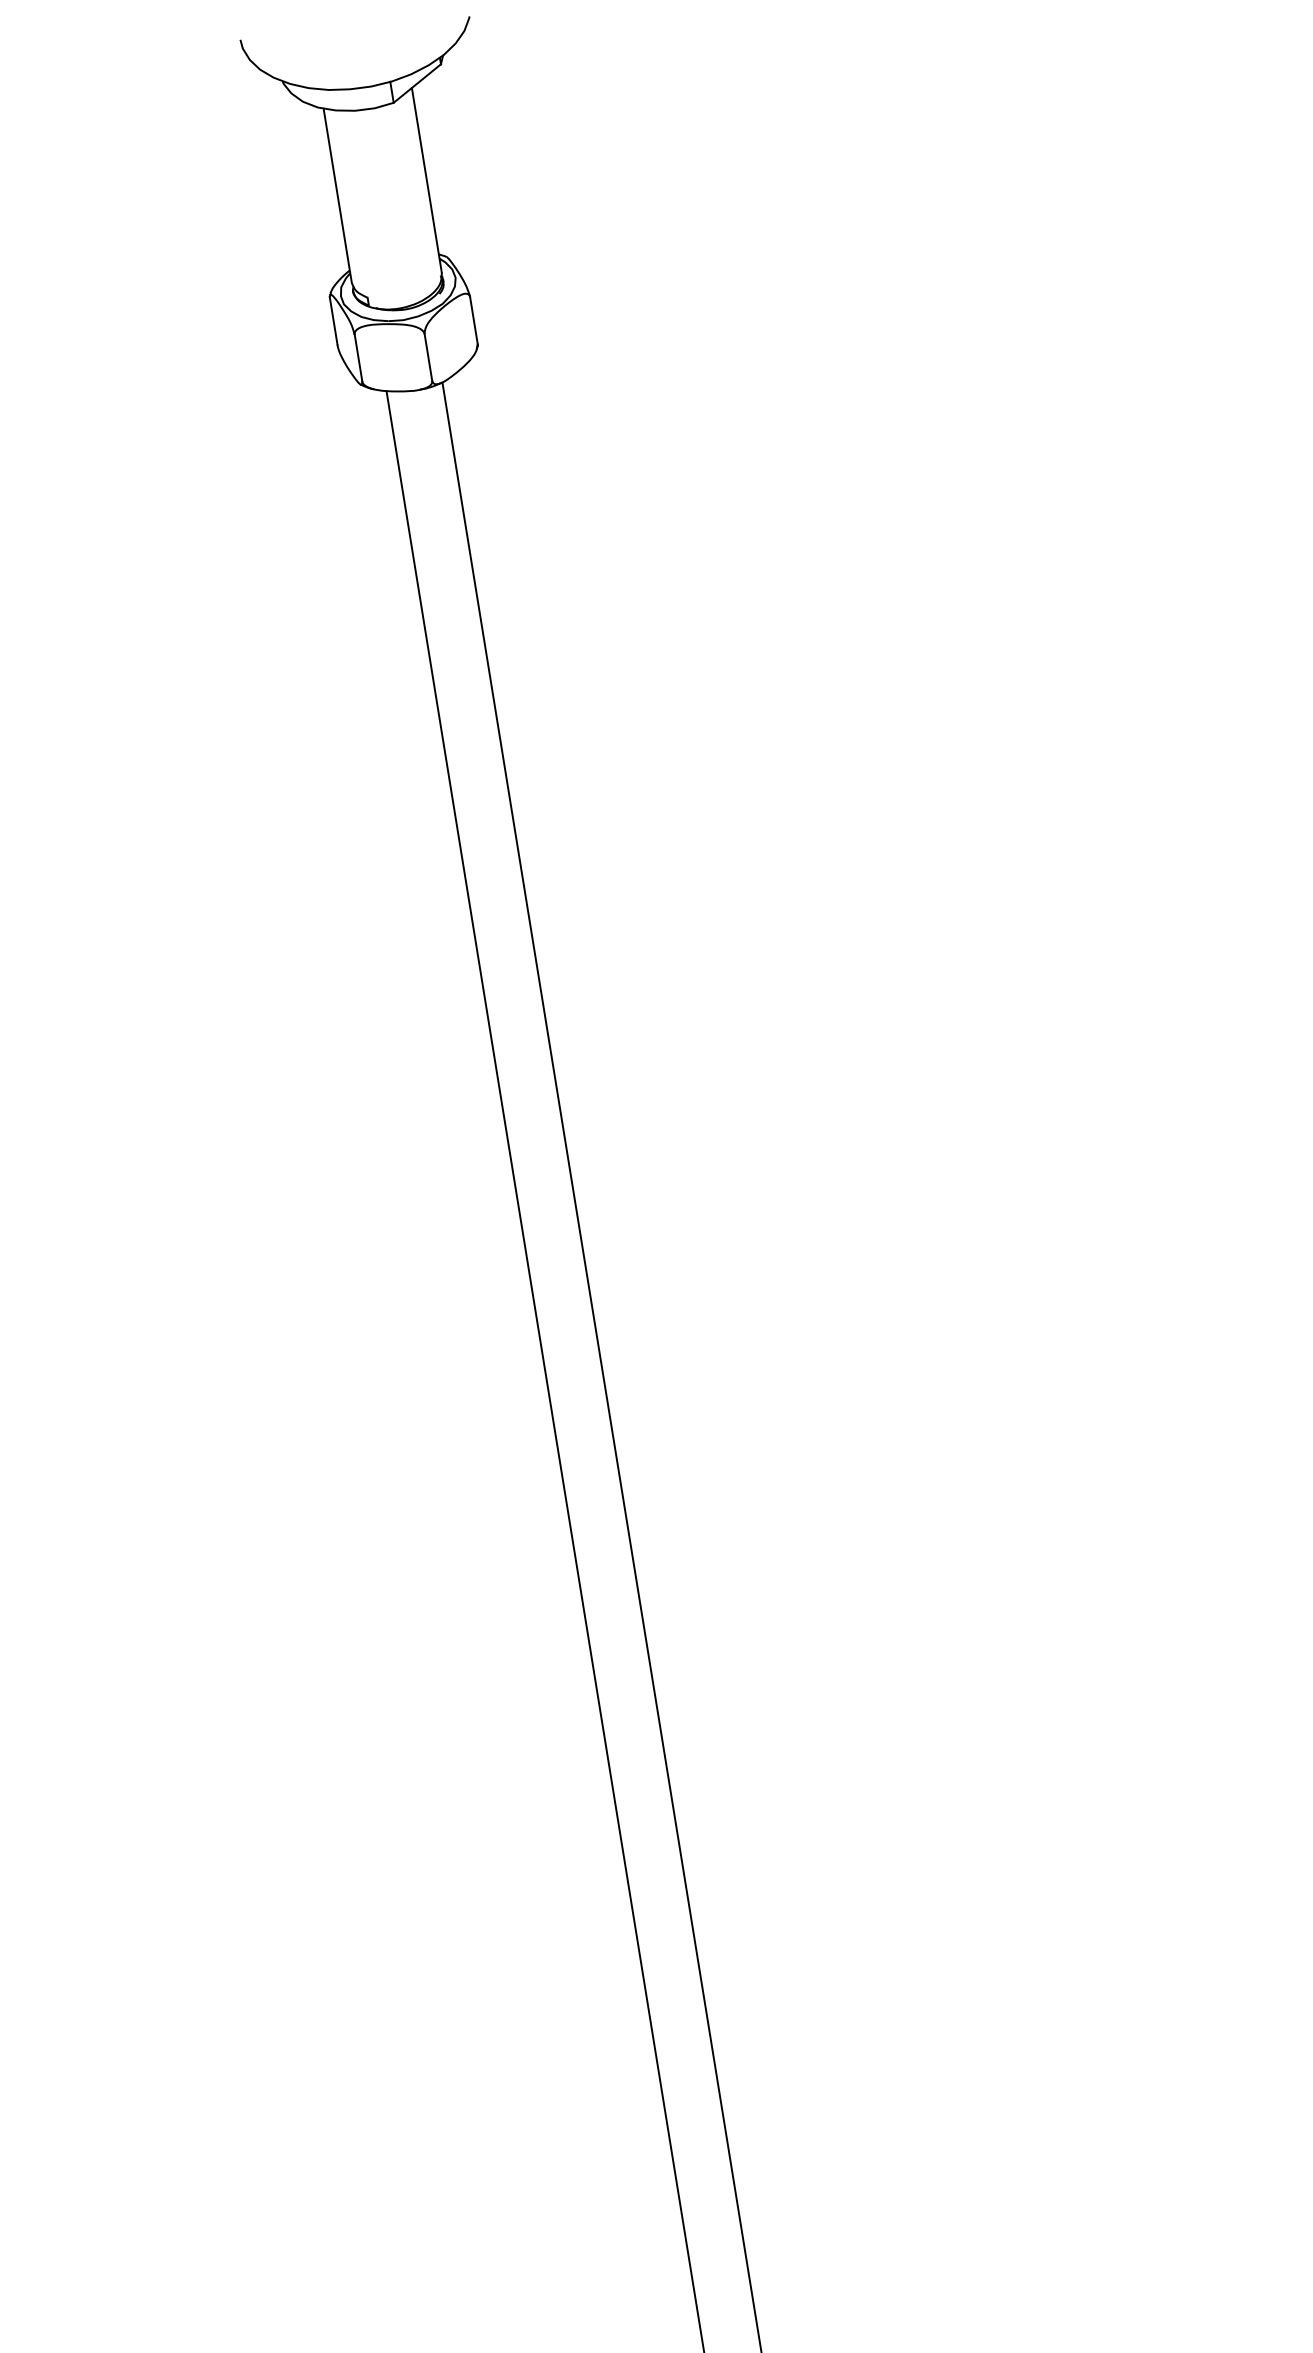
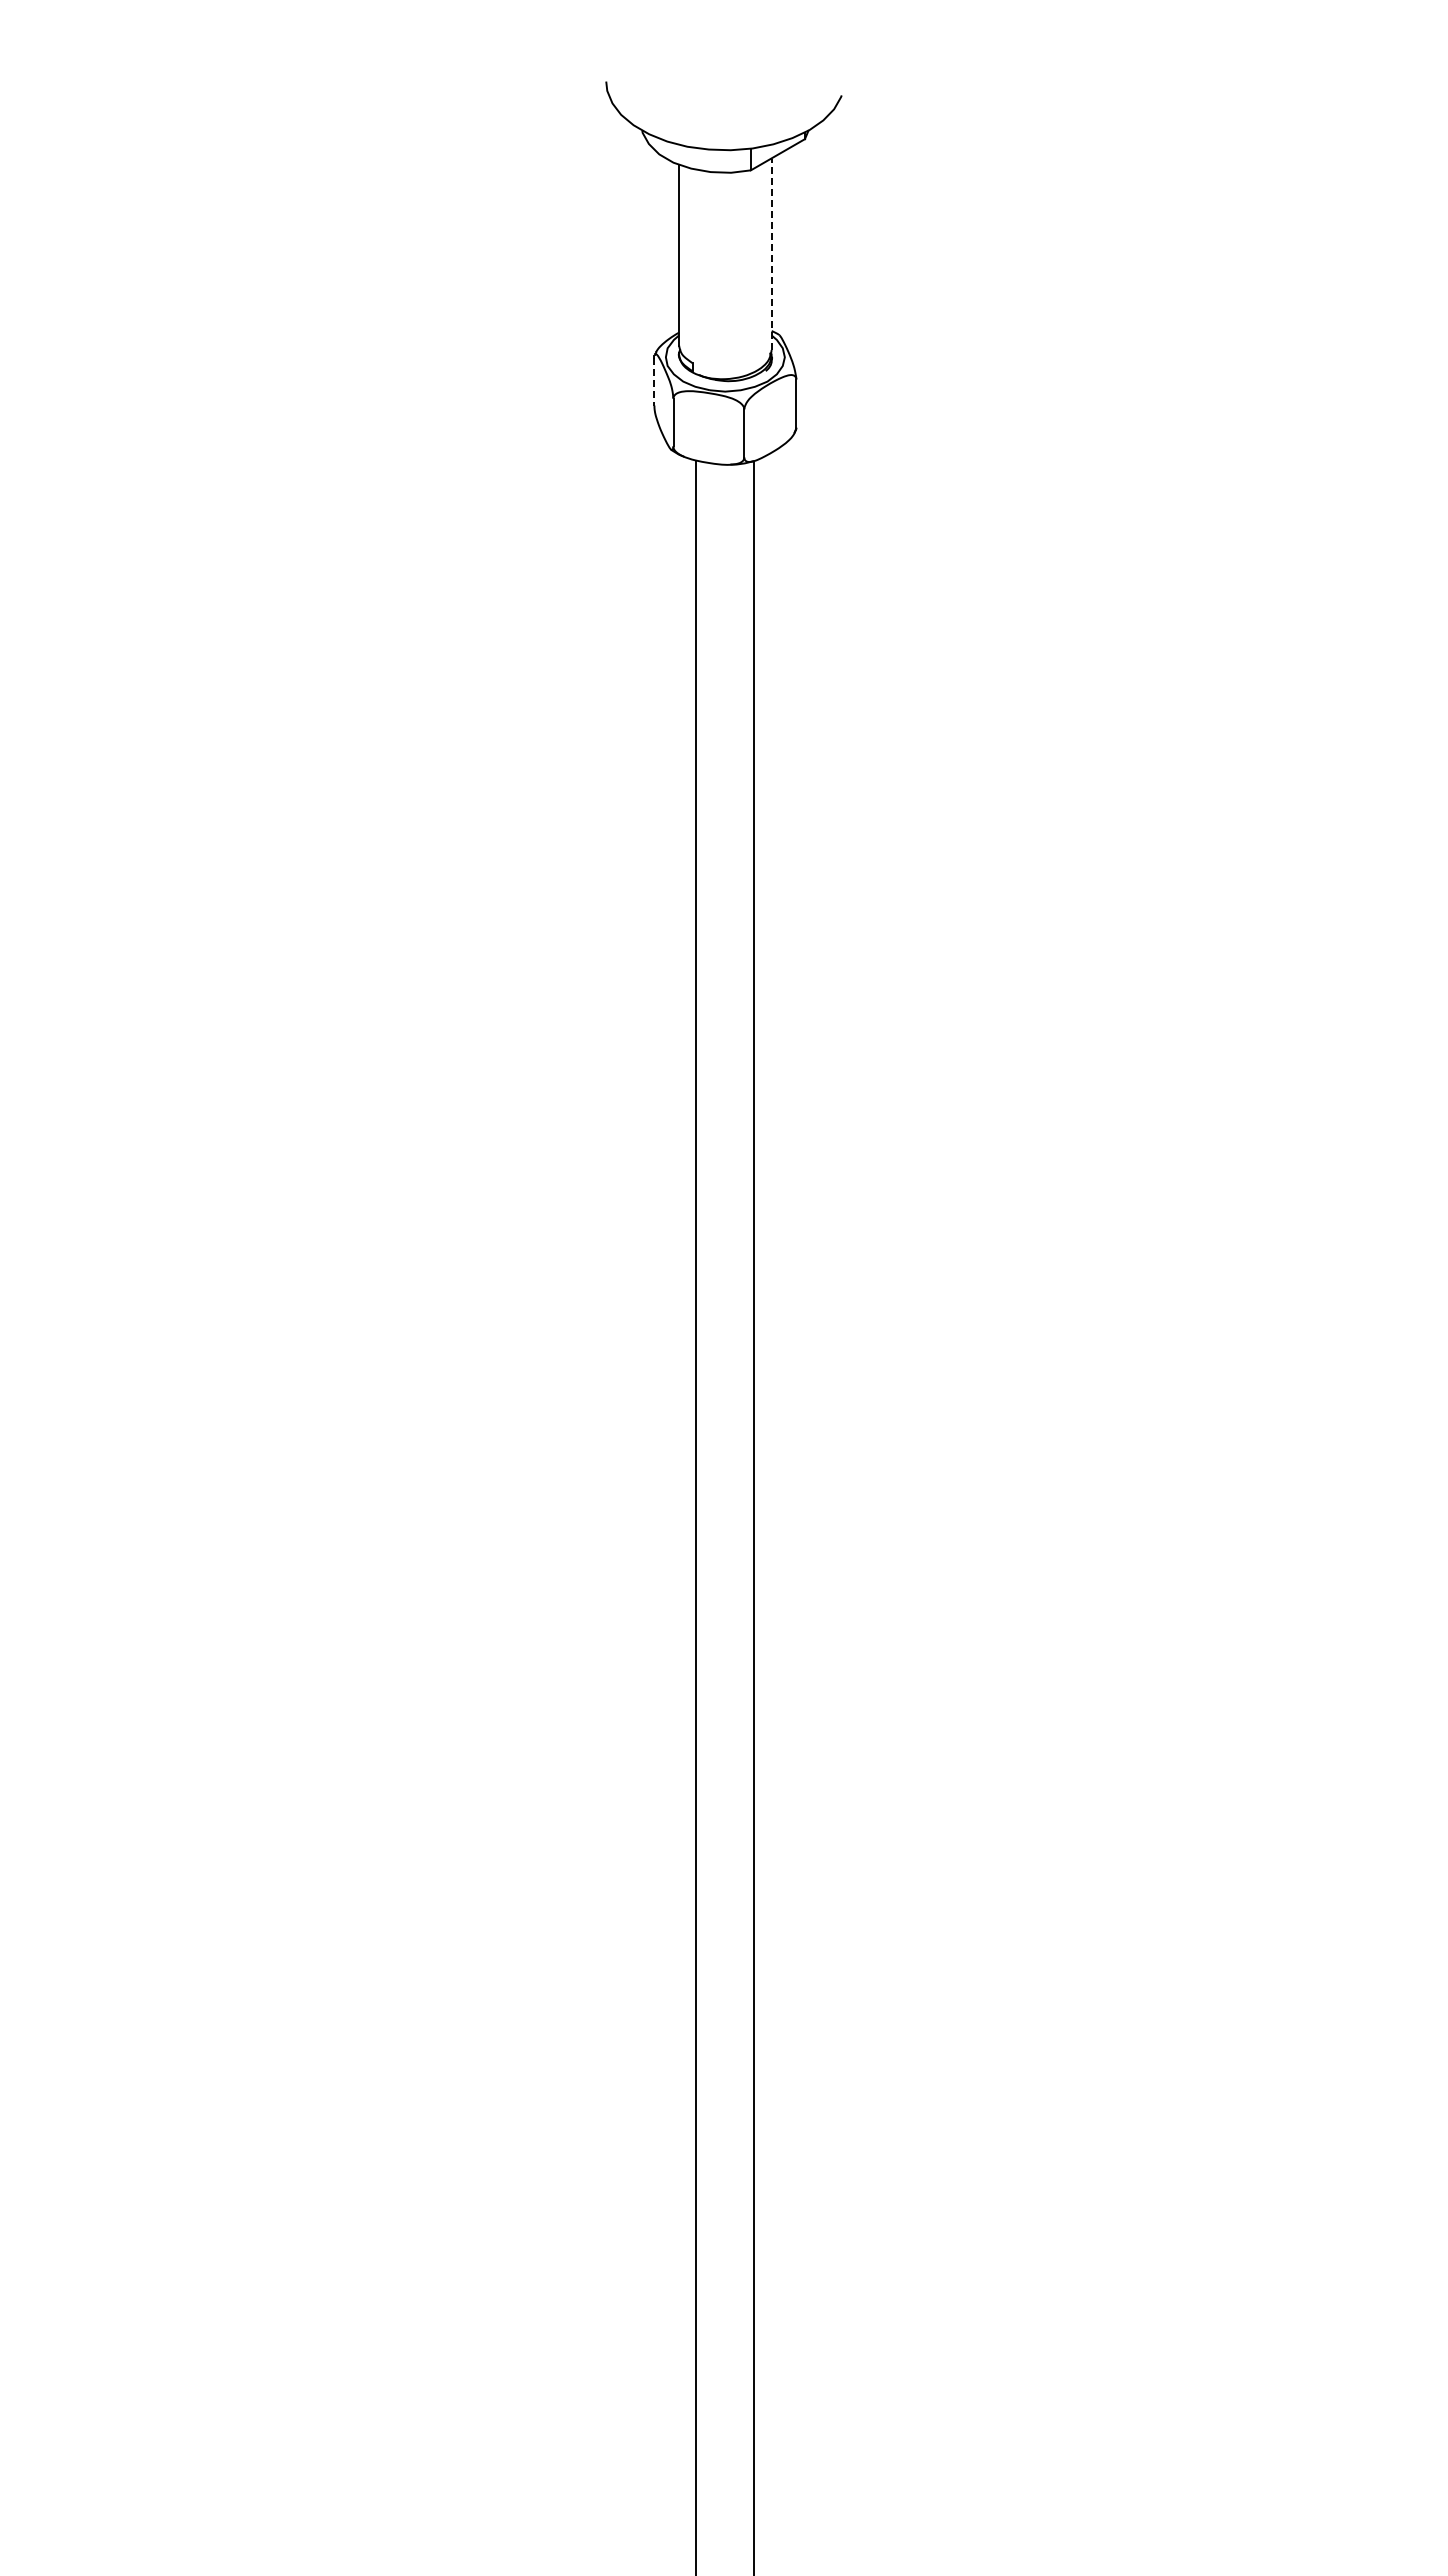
line: (426, 180) -> (771, 254), solid -> dashed
line: (333, 321) -> (654, 381), solid -> dashed

